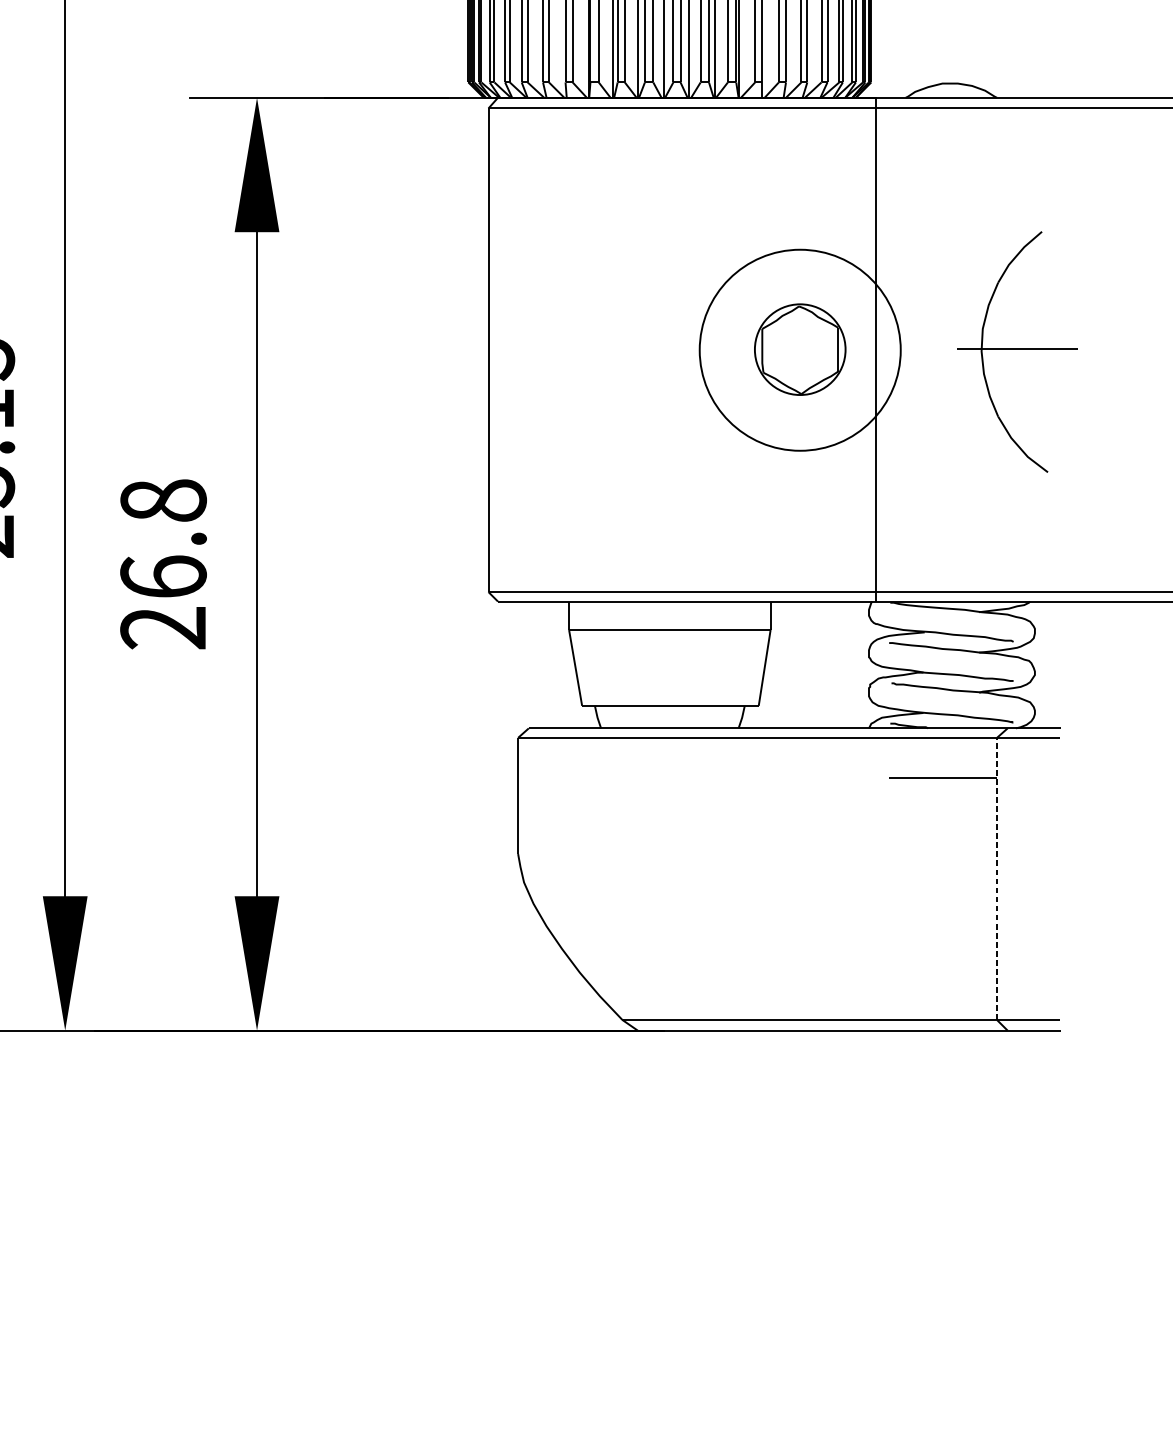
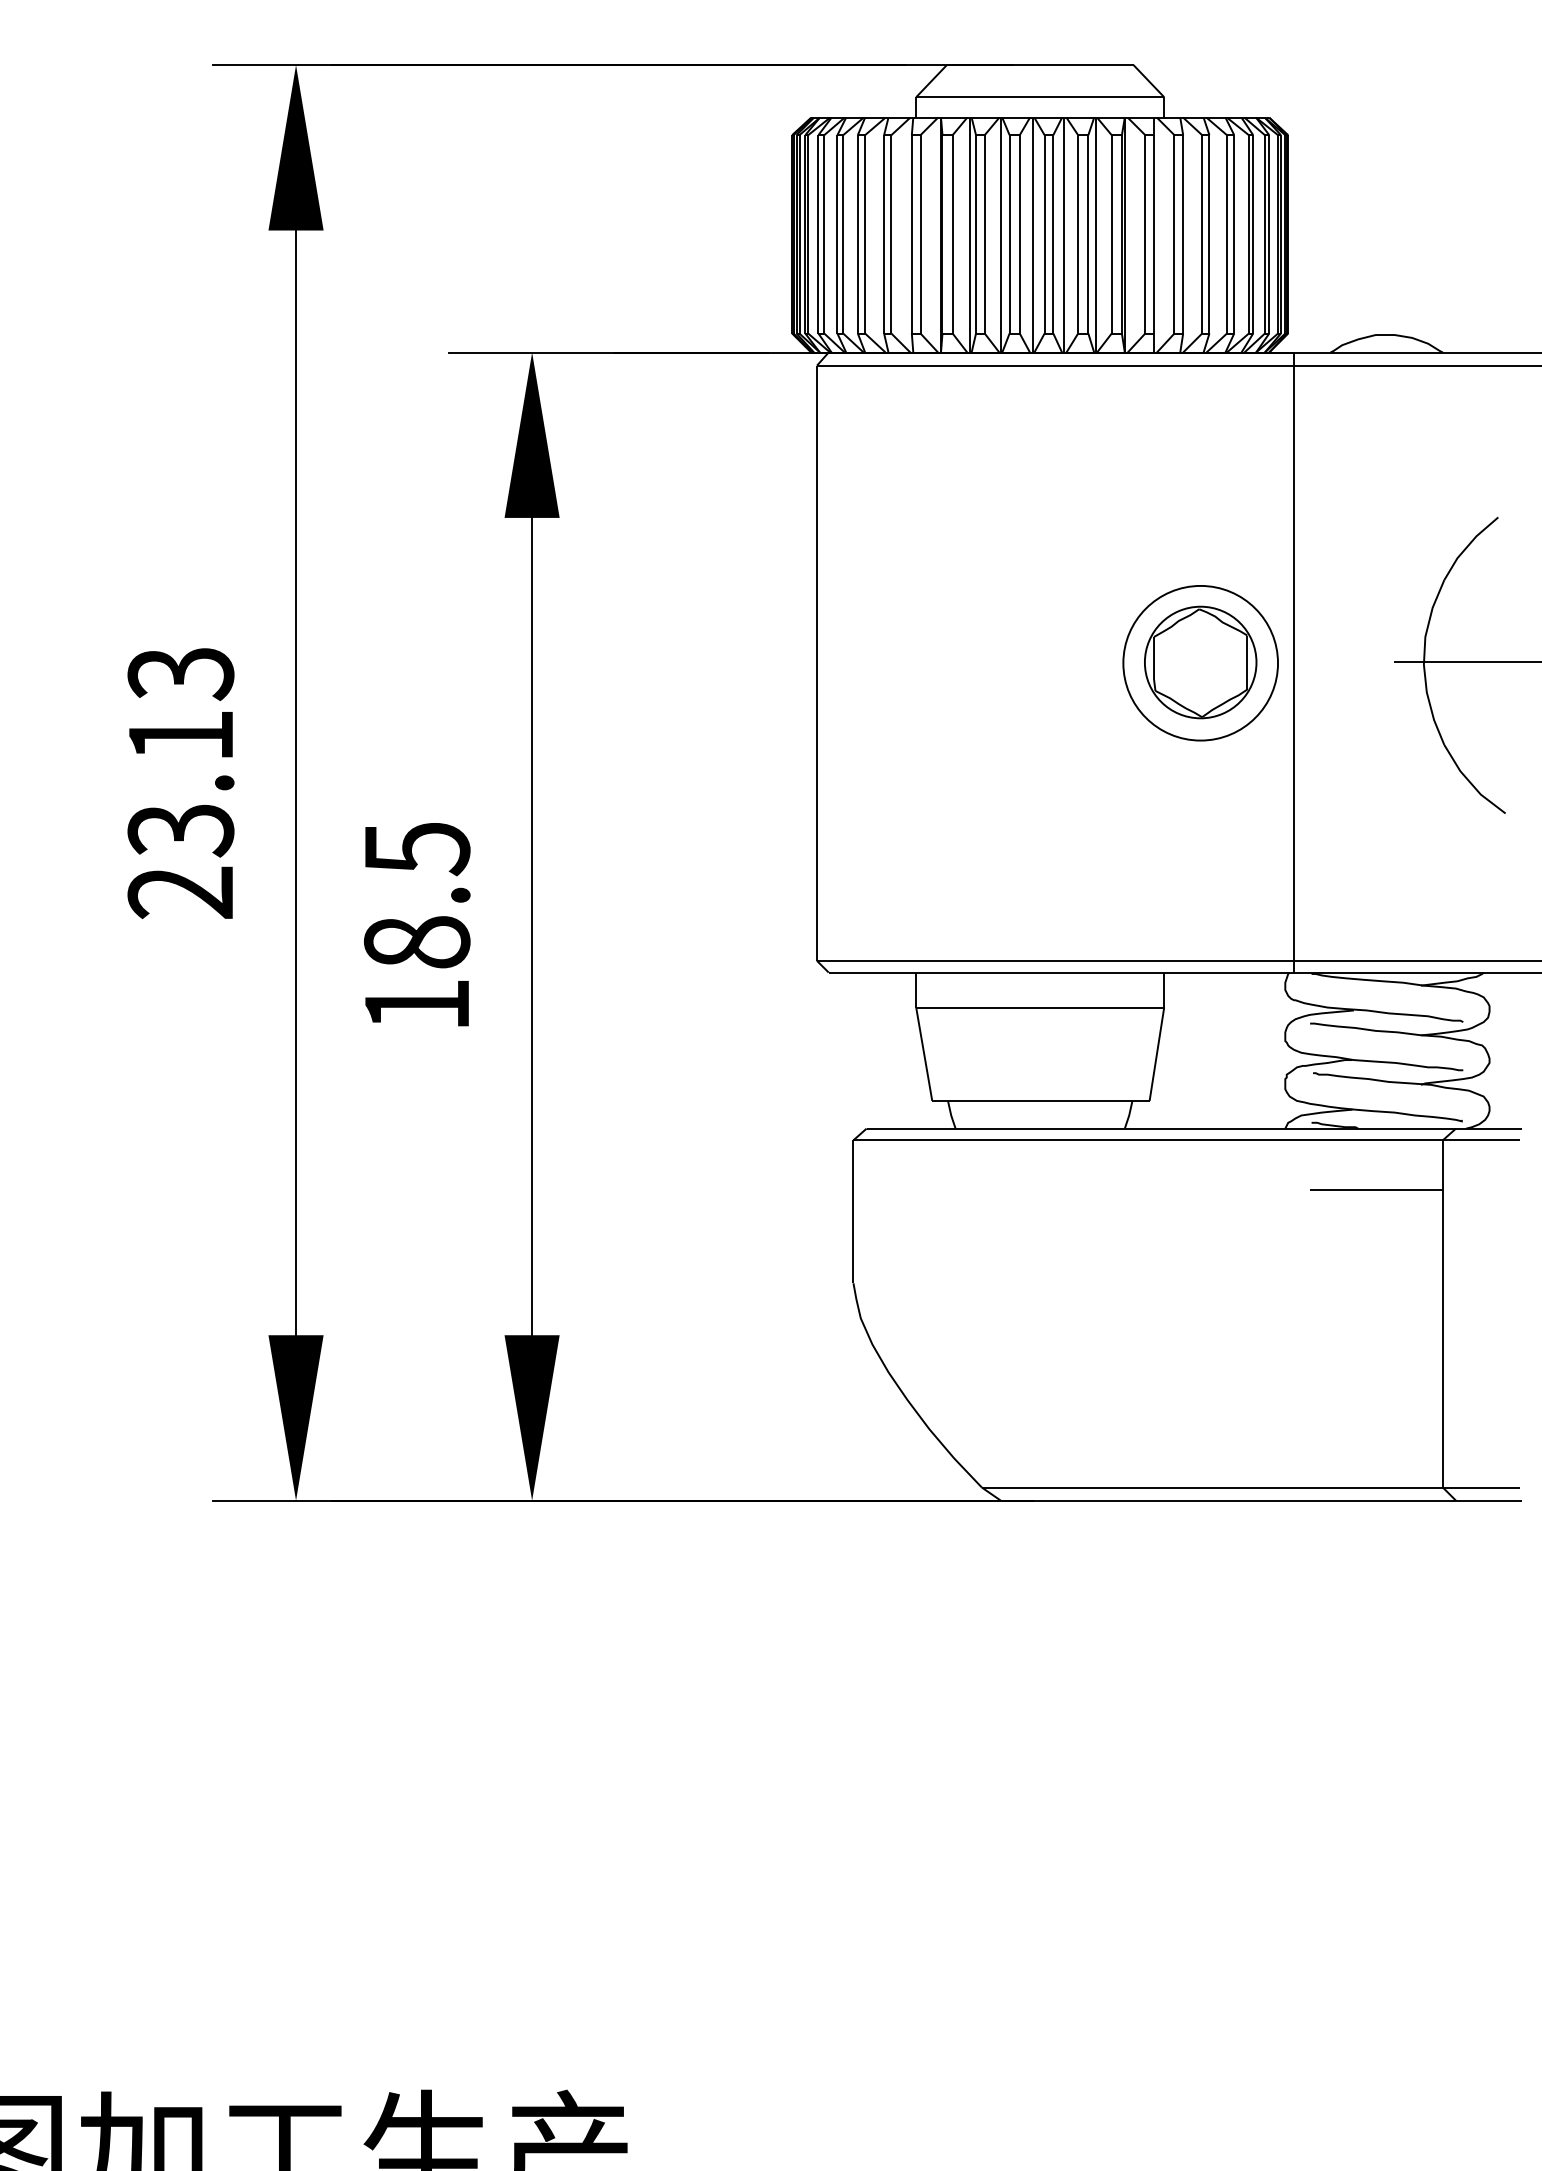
circle: (800, 349) -> (1200, 662), size x0.62
text: (163, 564) -> (416, 926), 26.8 -> 18.5
line: (996, 878) -> (1442, 1313), dashed -> solid

